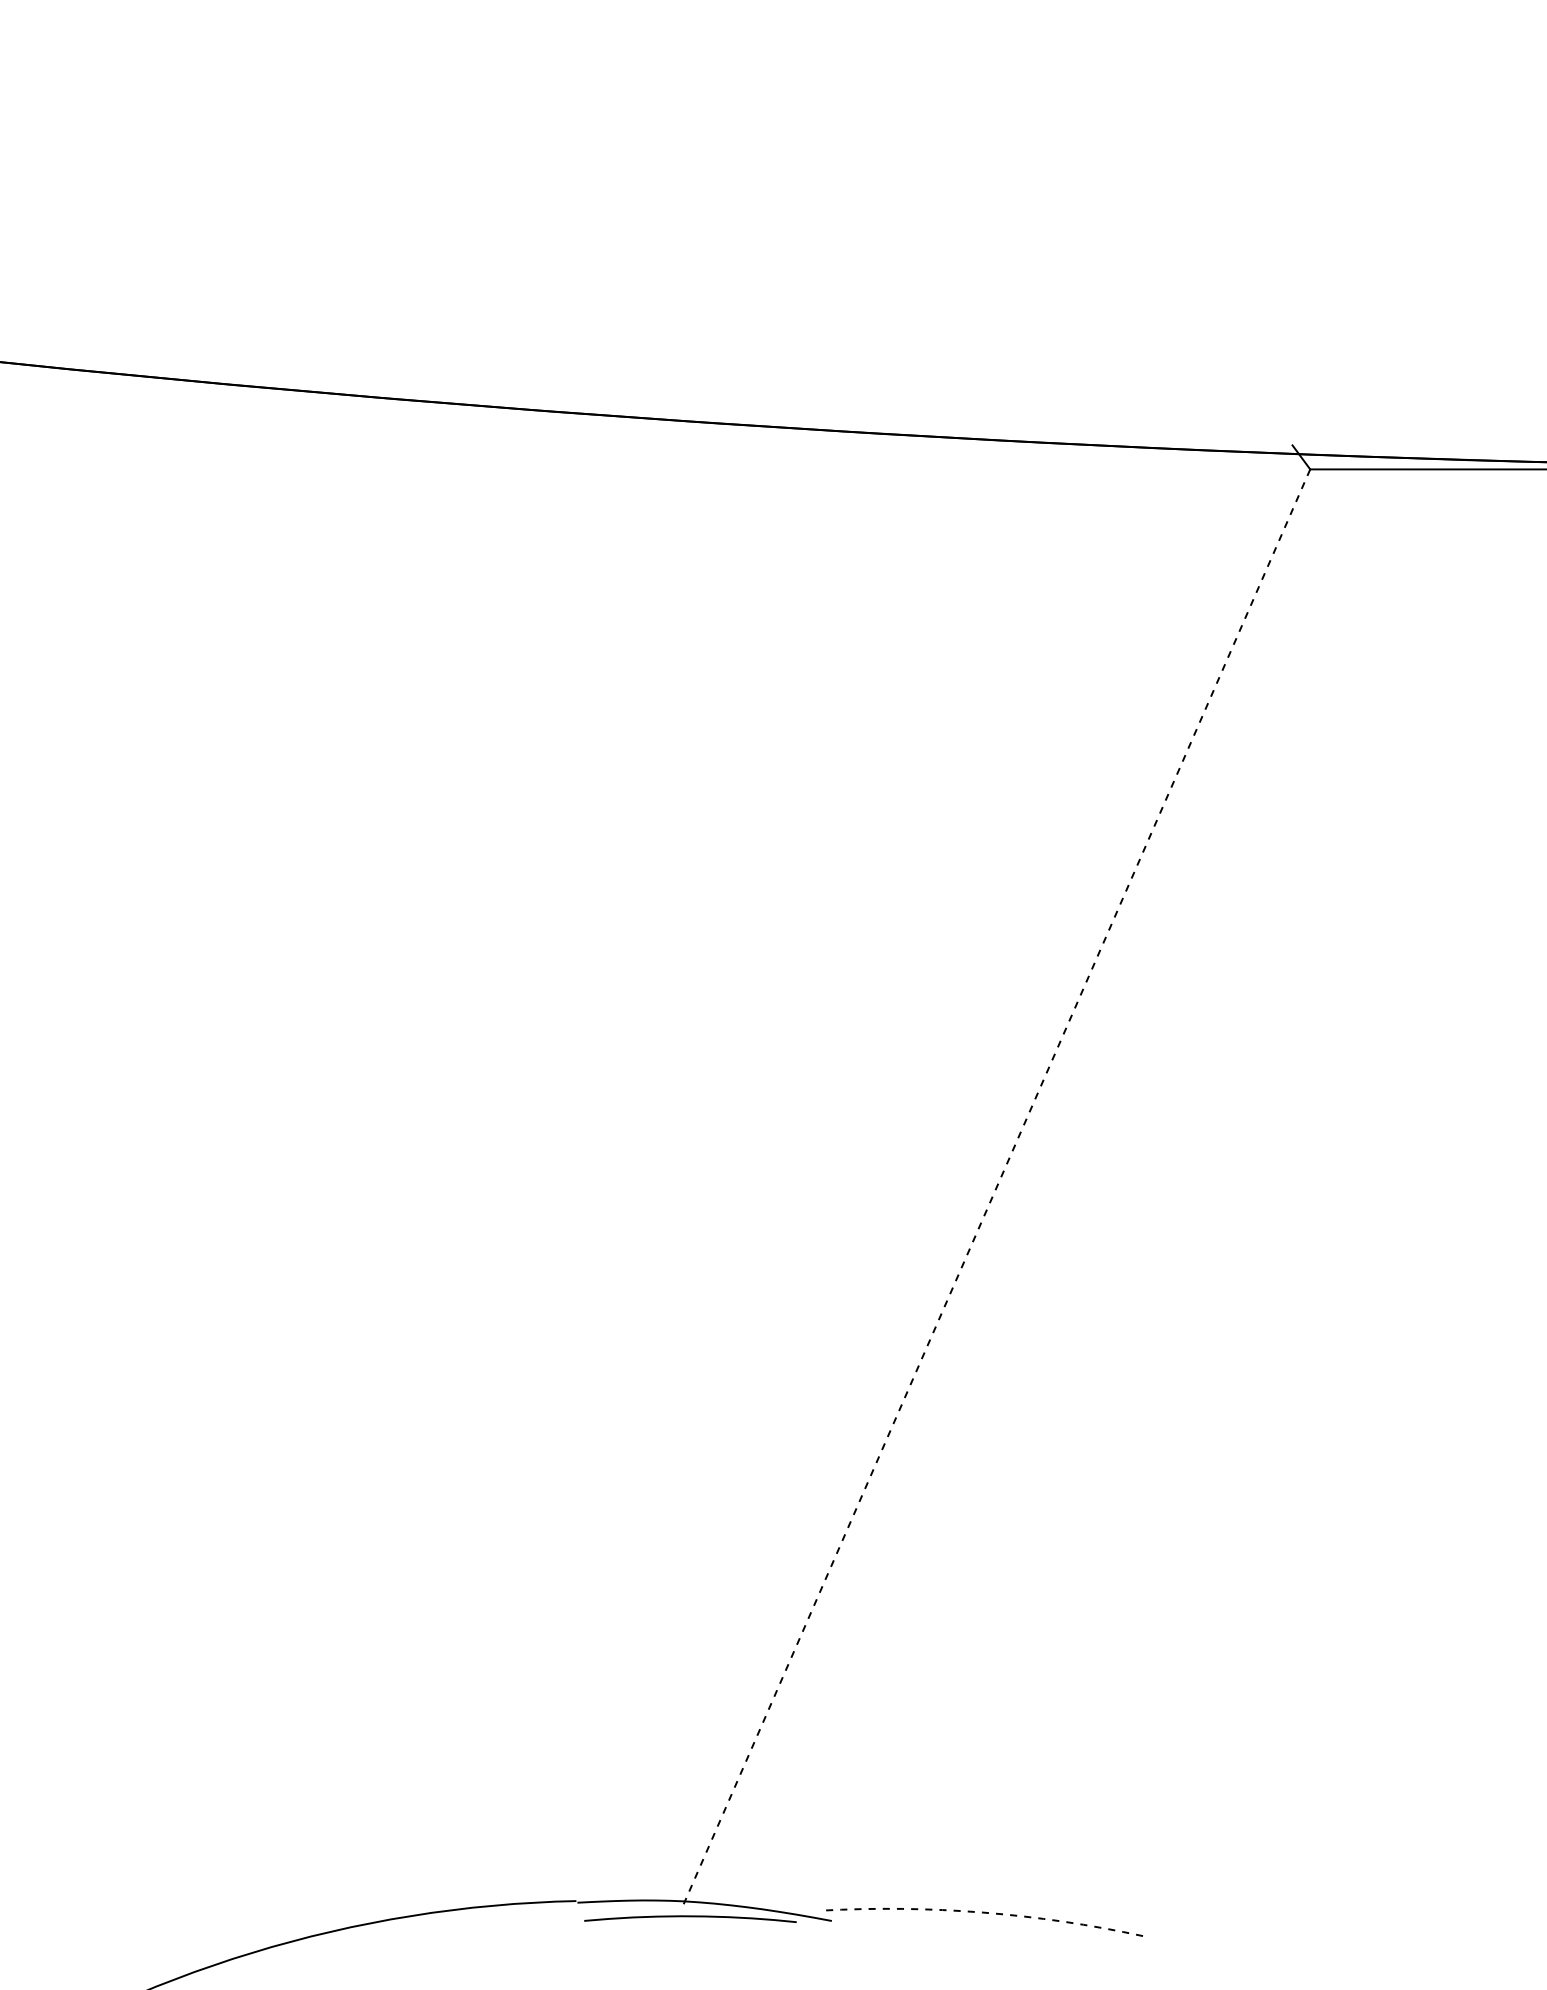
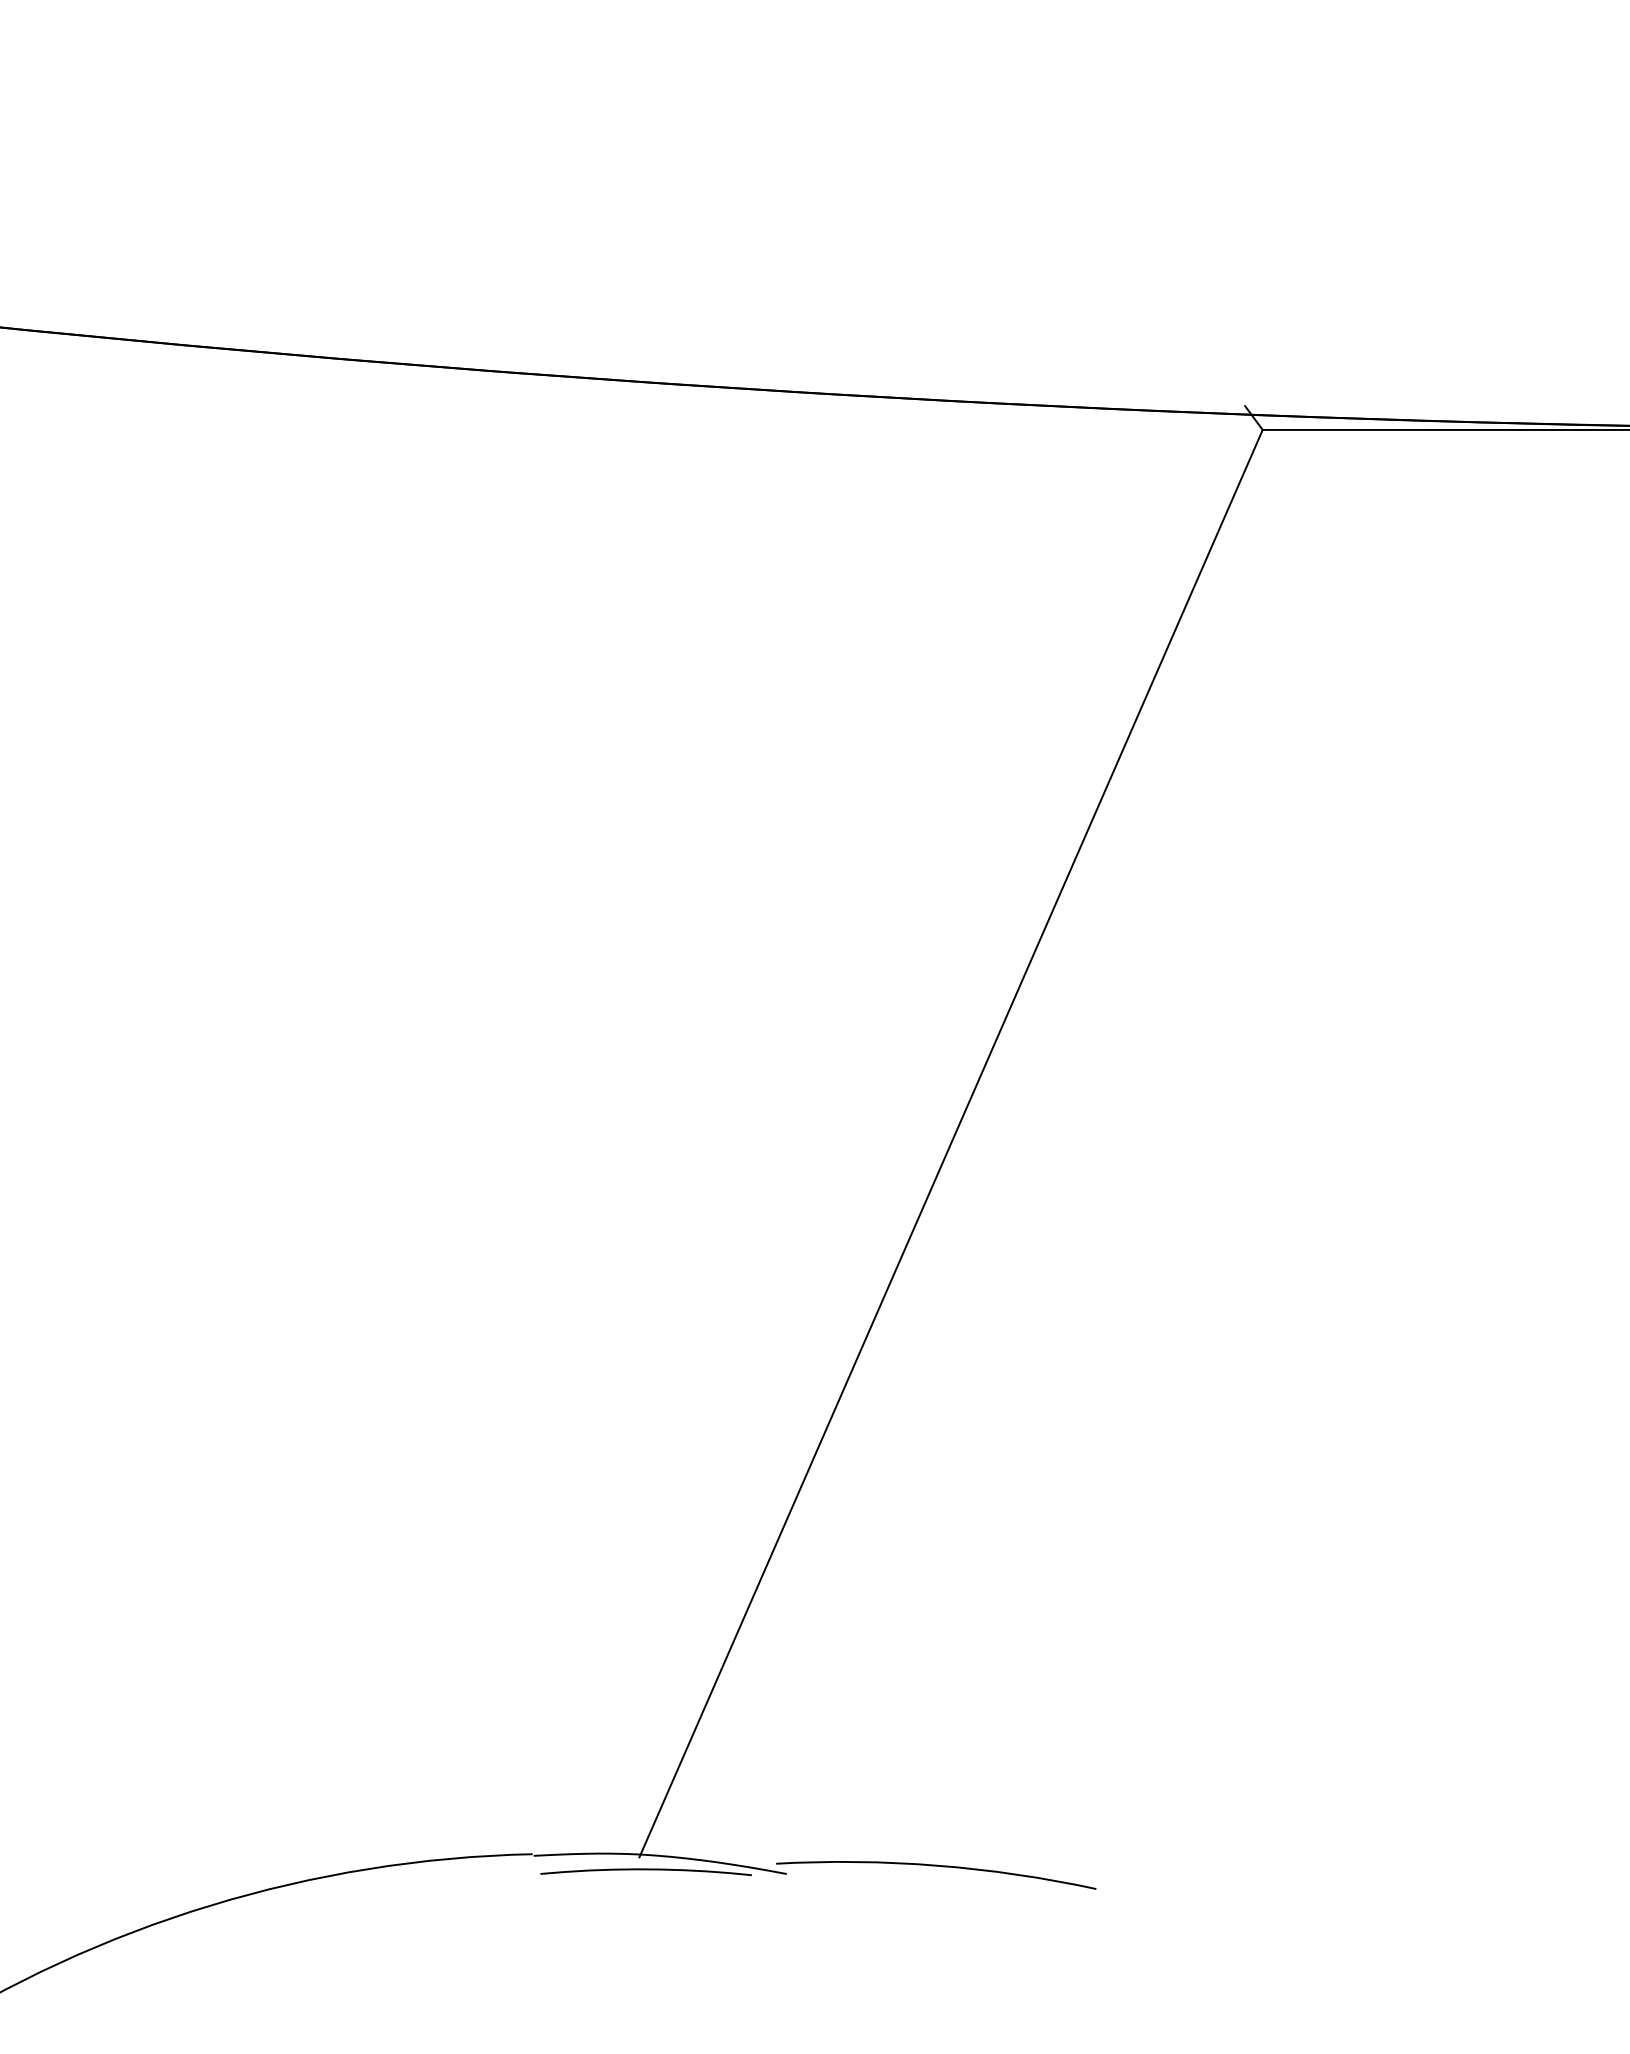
line: (997, 1186) -> (951, 1143), dashed -> solid
arc: (983, 1912) -> (937, 1865), dashed -> solid

